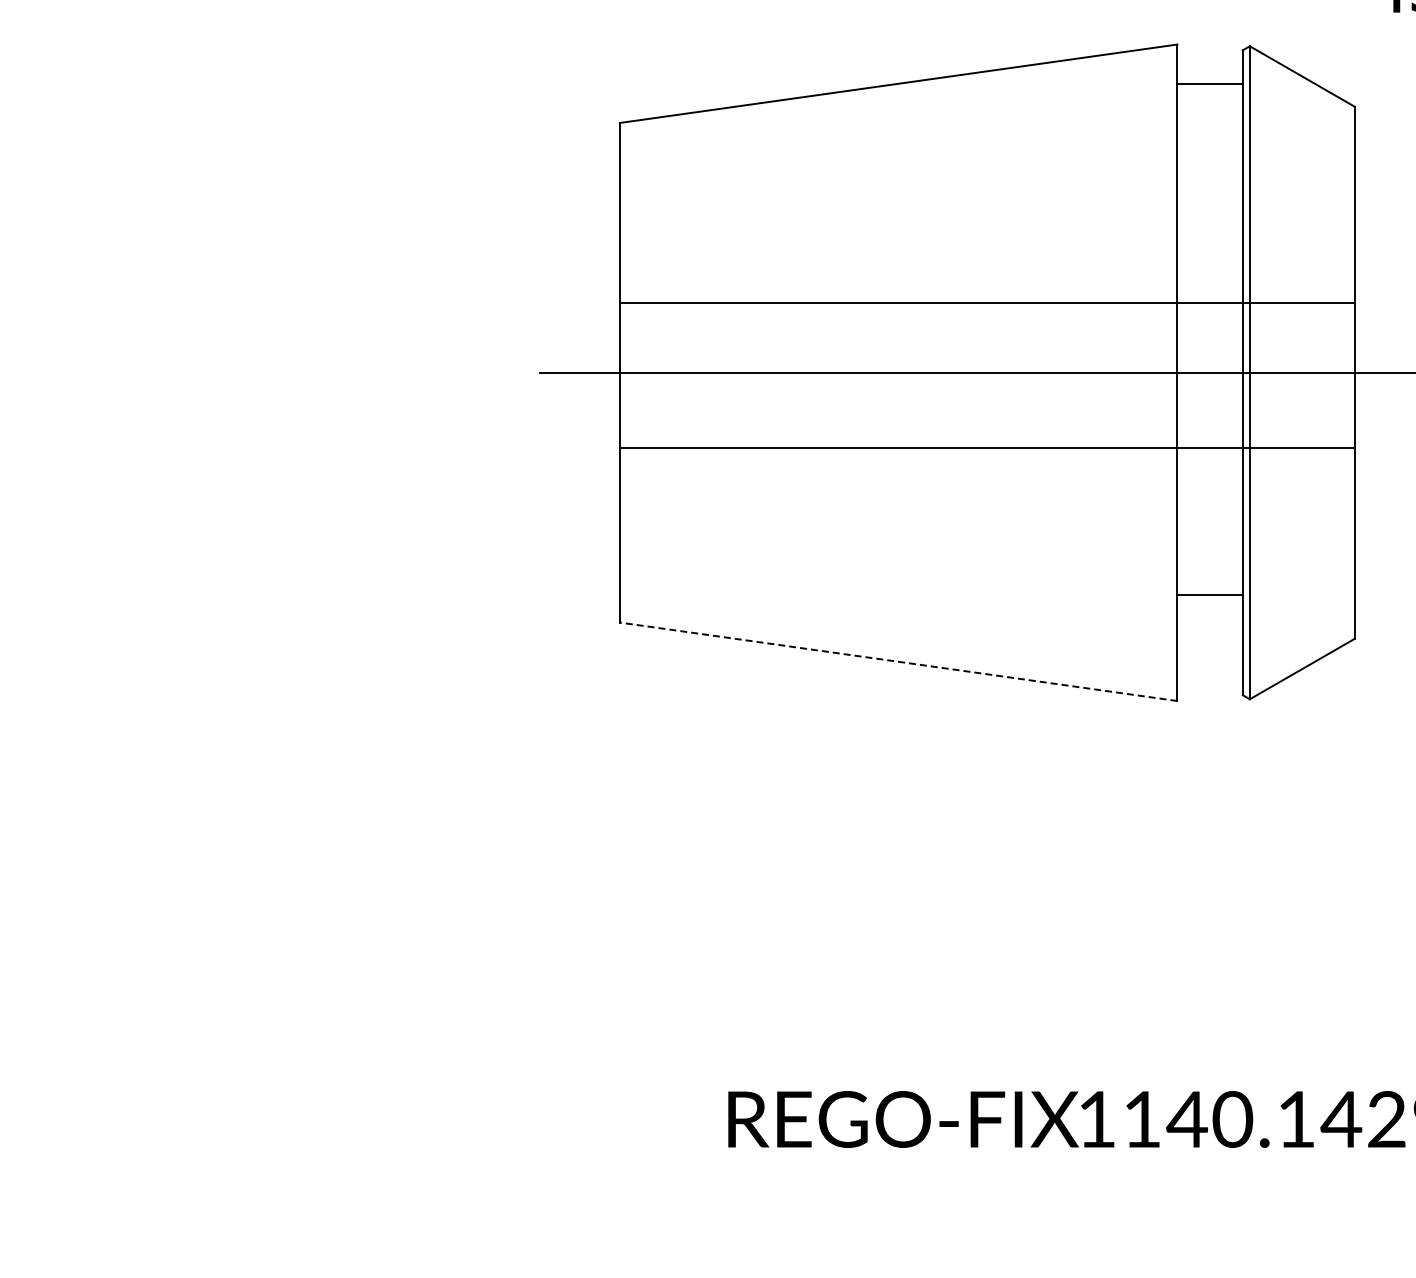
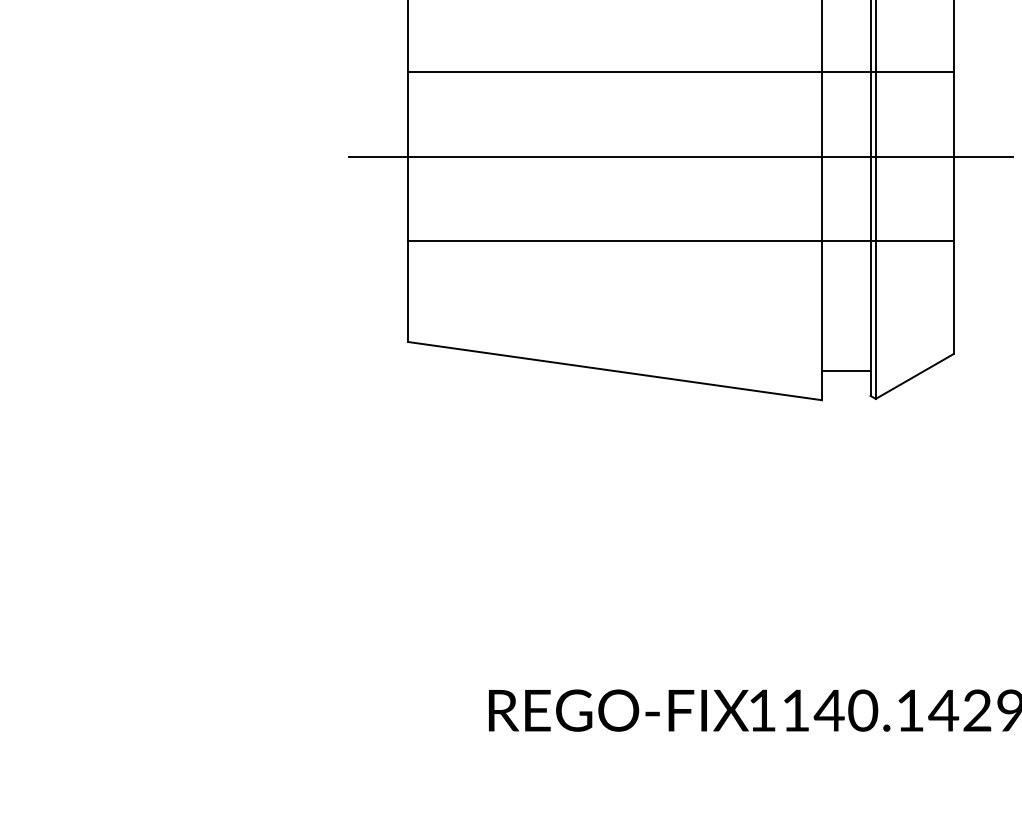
line: (986, 302) -> (680, 71), moved
line: (986, 447) -> (680, 241), moved
line: (1209, 594) -> (845, 370), moved
line: (898, 661) -> (615, 370), dashed -> solid

